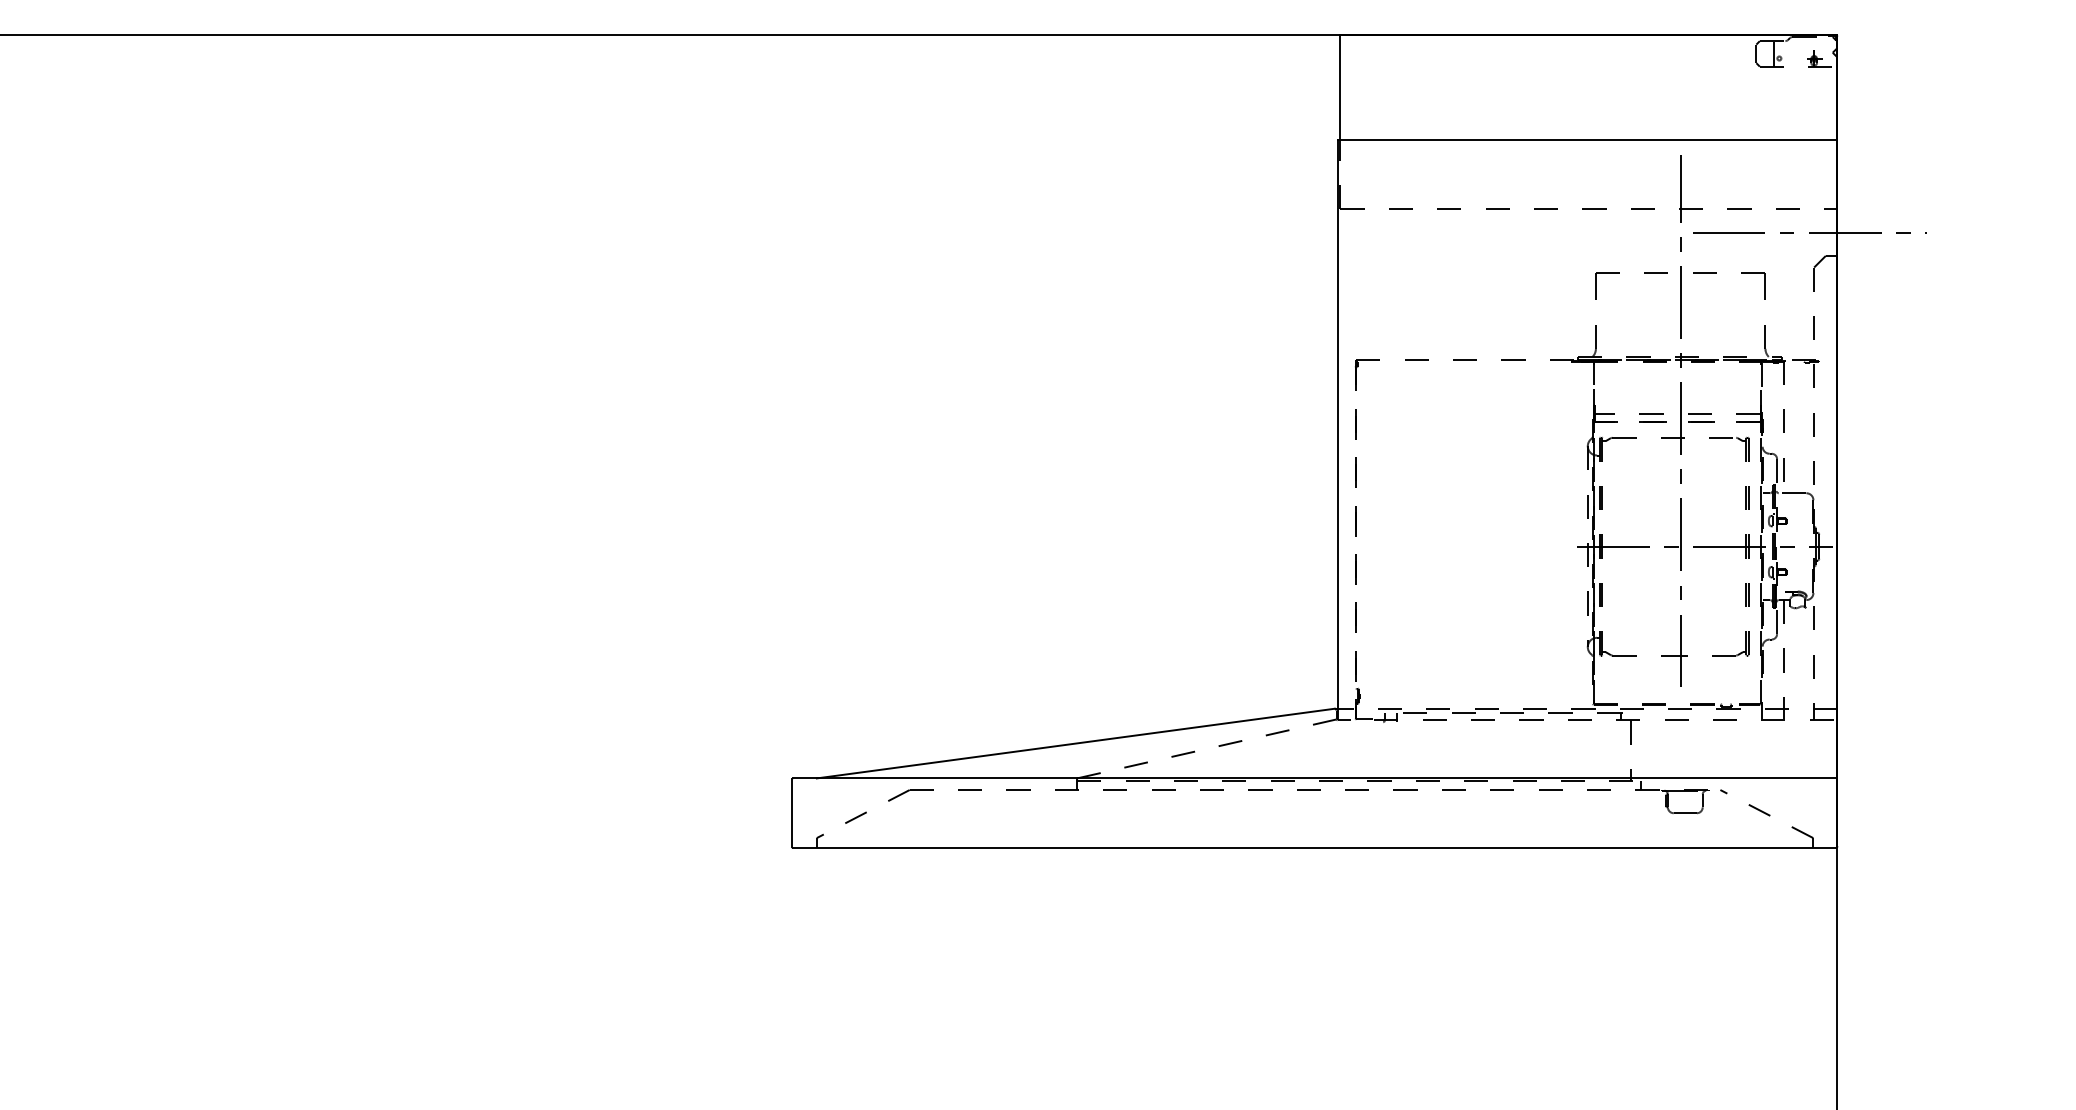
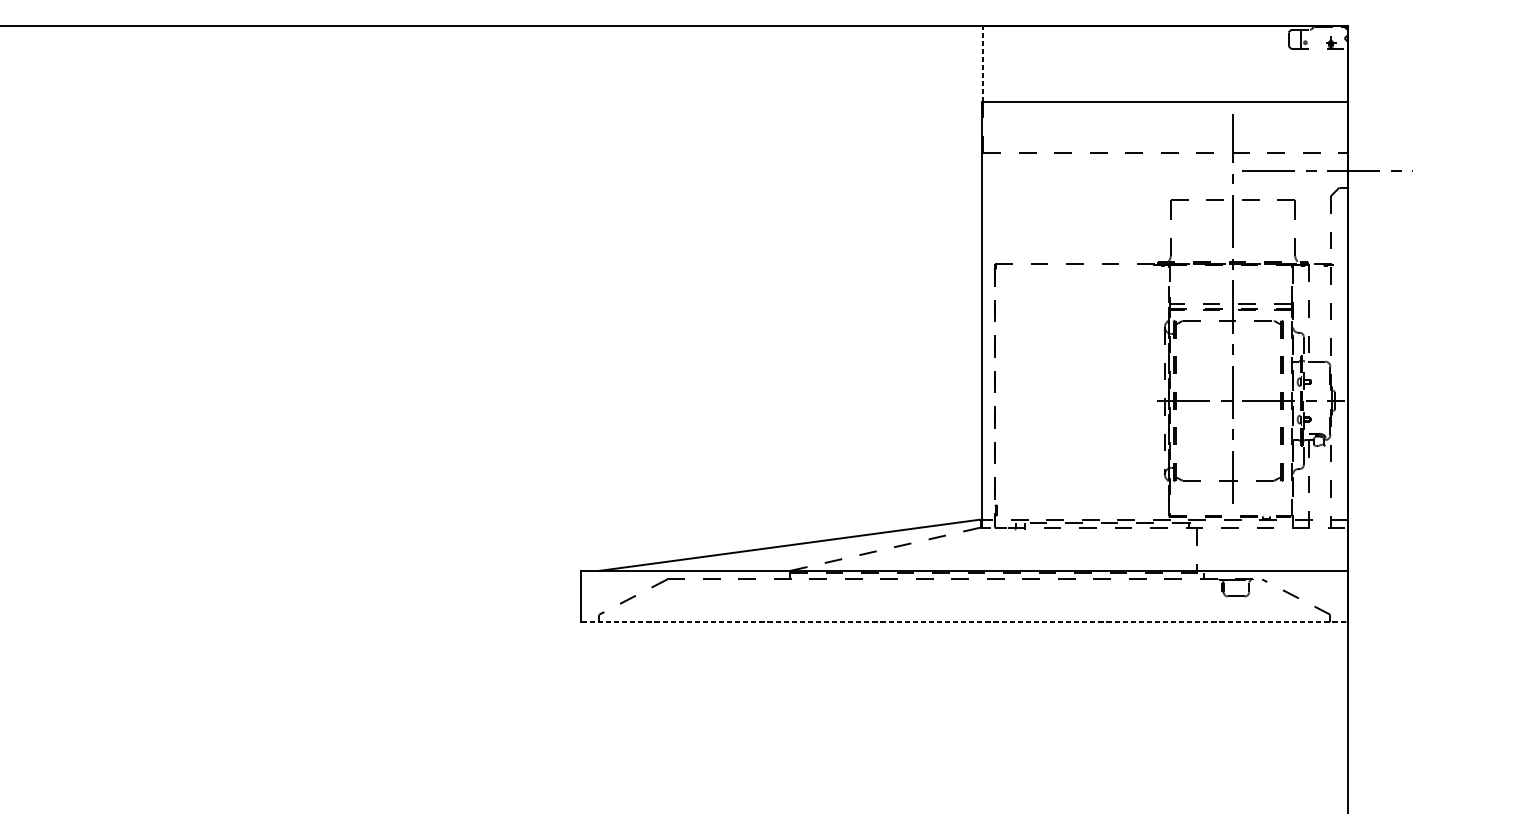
line: (1340, 87) -> (983, 63), solid -> dashed
line: (1314, 848) -> (964, 622), solid -> dashed

